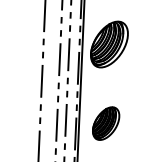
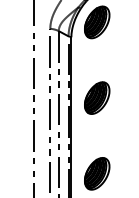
part: (109, 43) -> (97, 97), size x0.71

